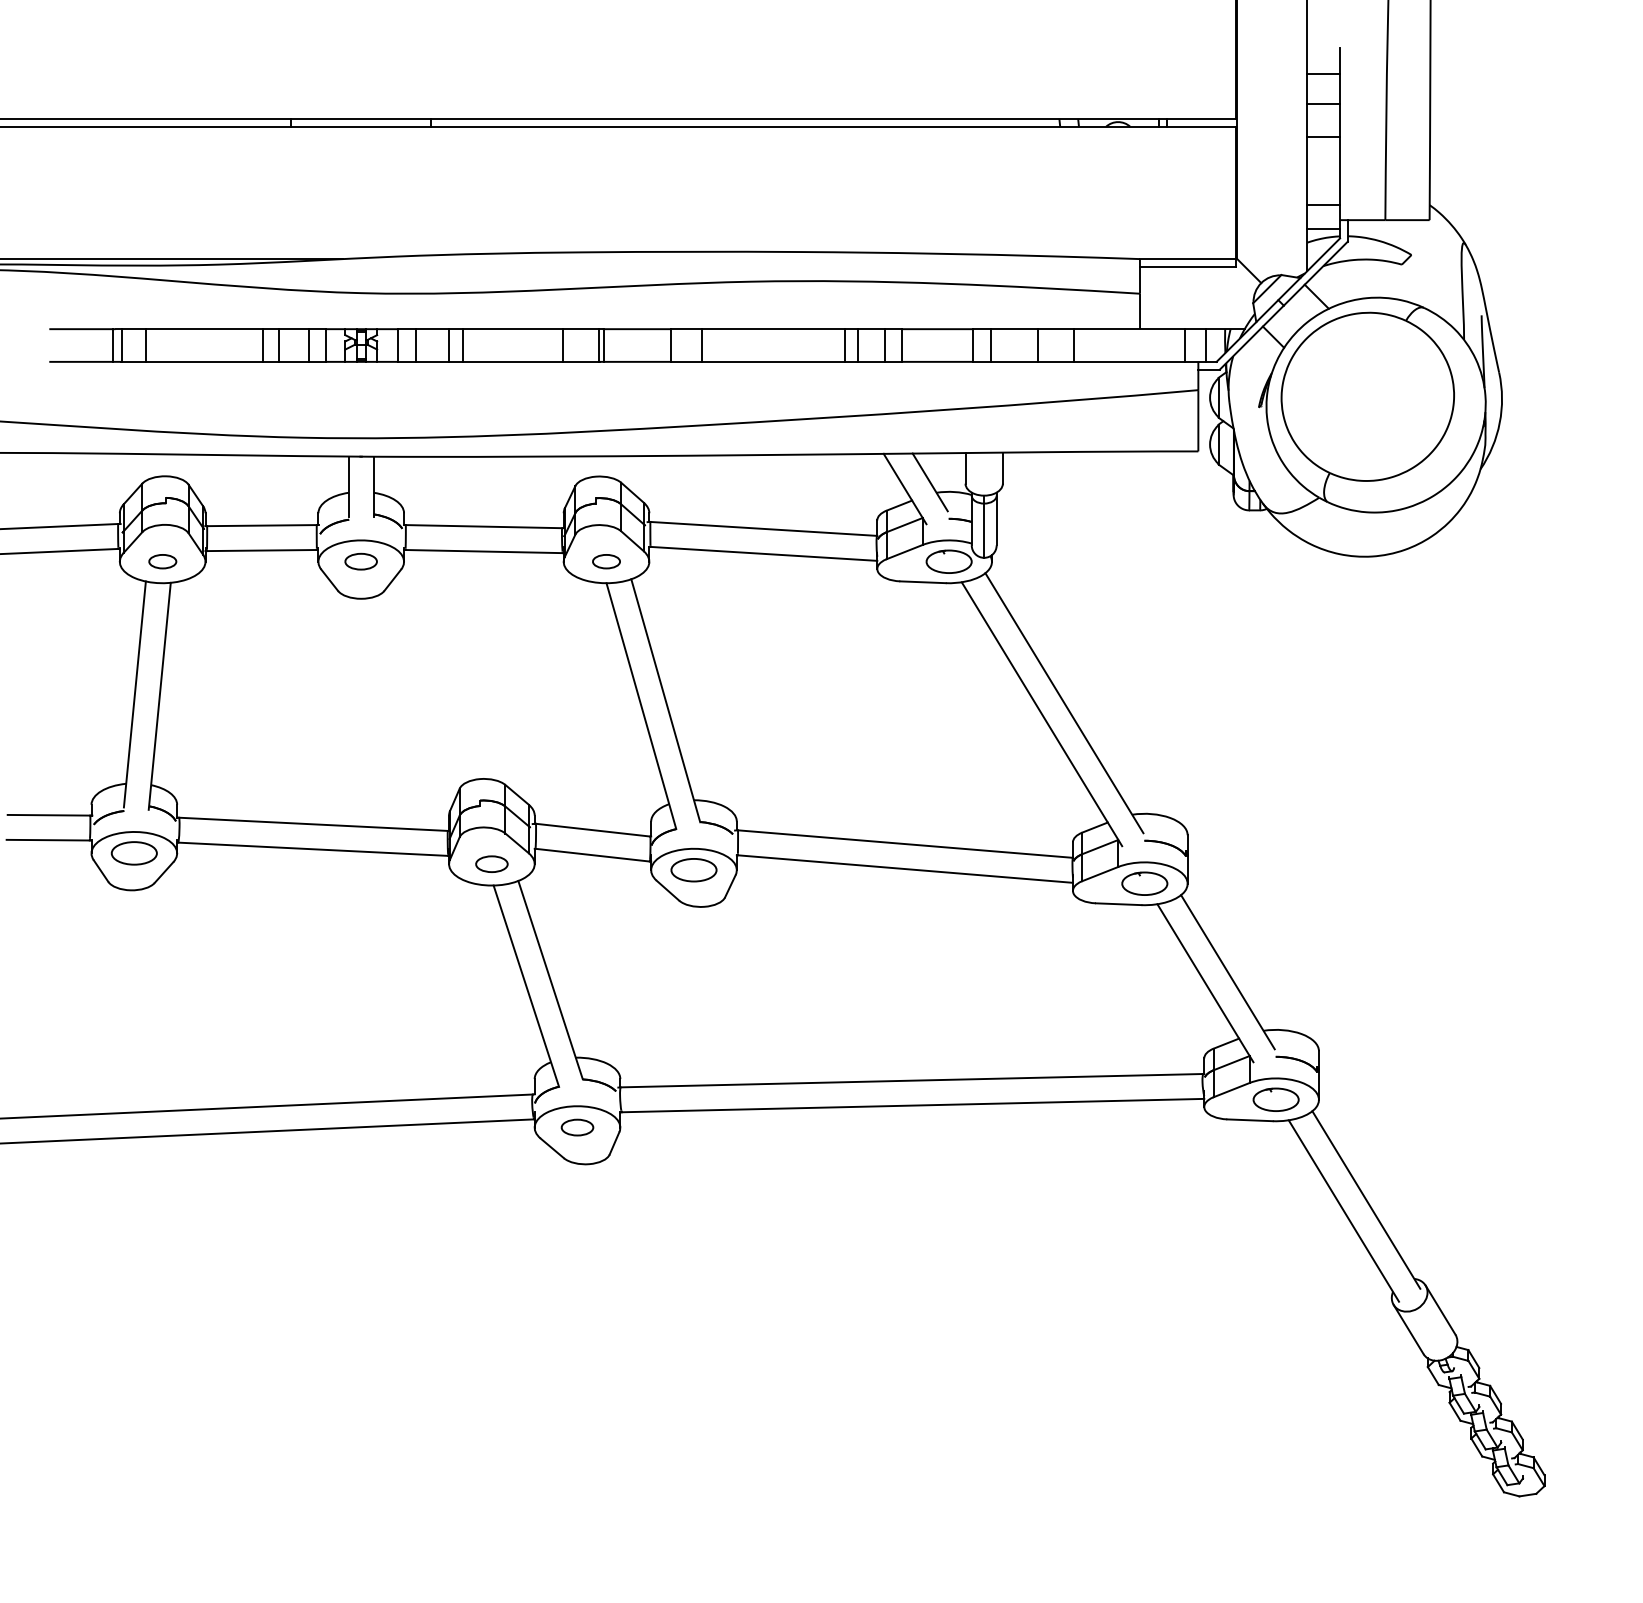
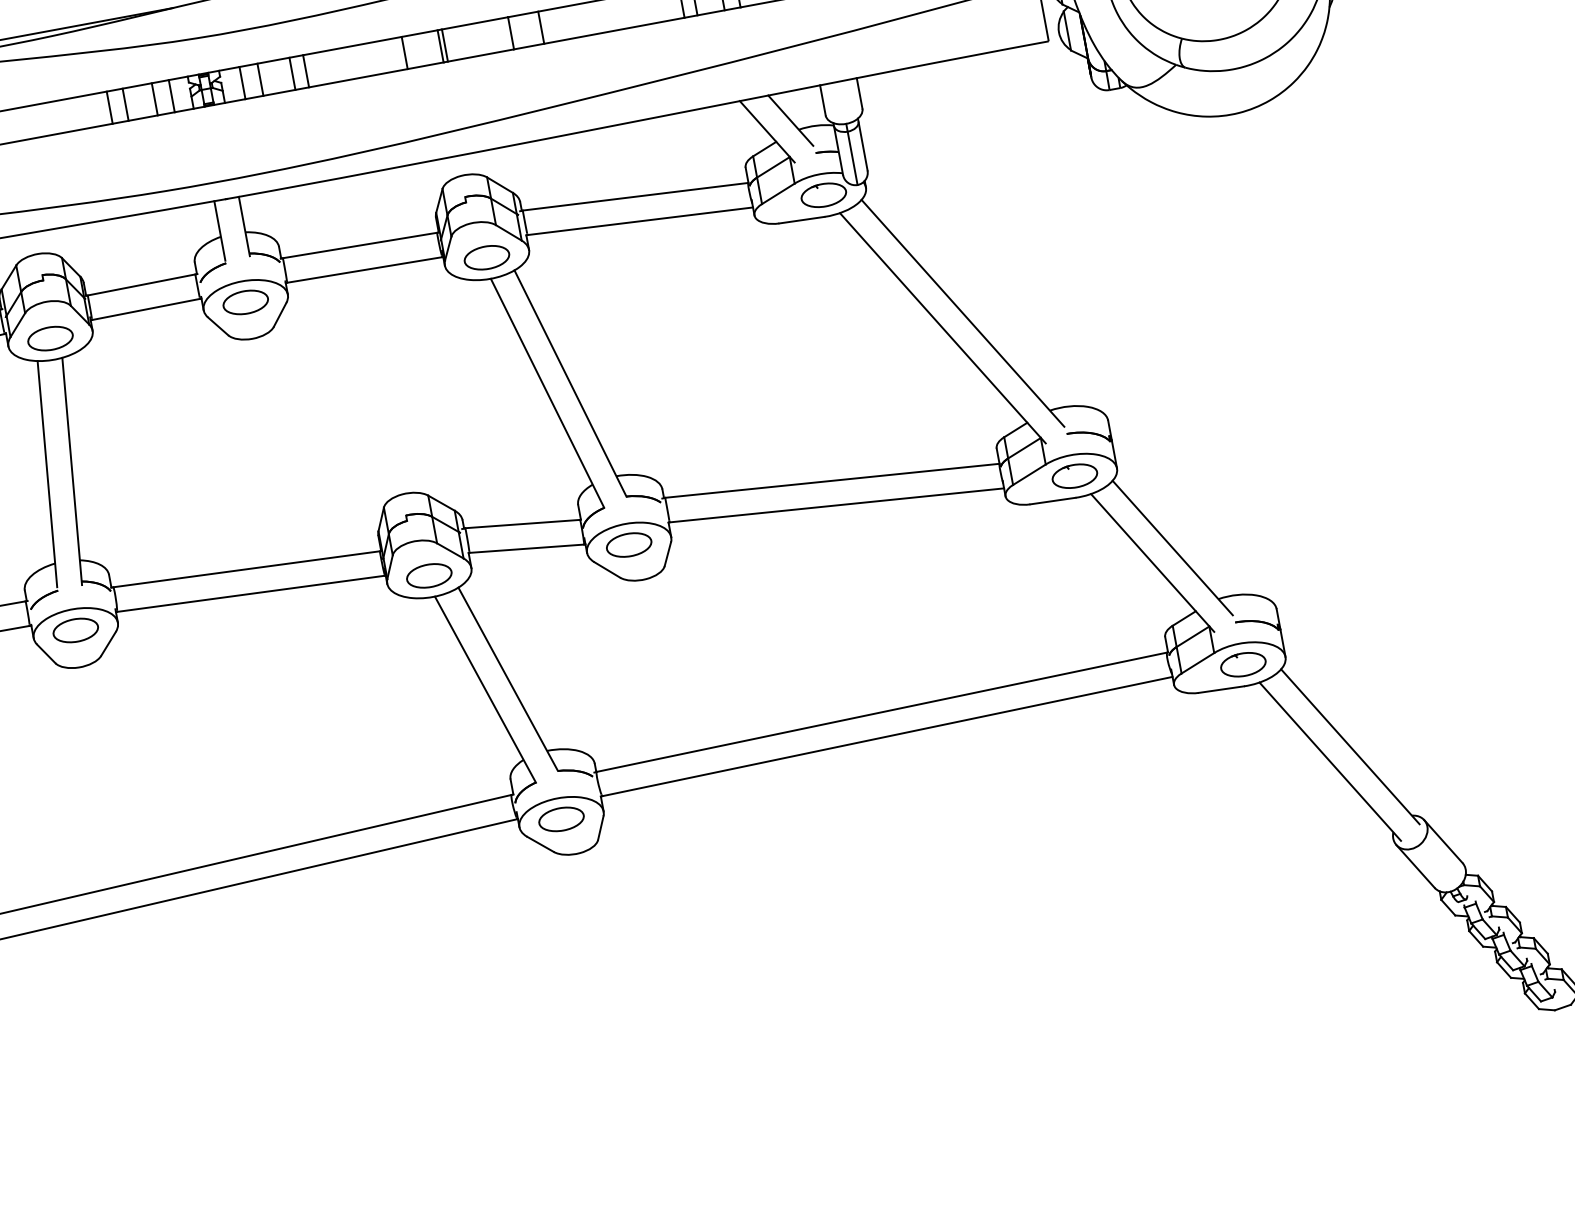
part: (162, 561) -> (50, 338), size x1.67
part: (360, 561) -> (244, 302), size x1.43
part: (606, 561) -> (486, 257), size x1.67
part: (491, 864) -> (429, 576), size x1.43
part: (577, 1127) -> (561, 819), size x1.43

